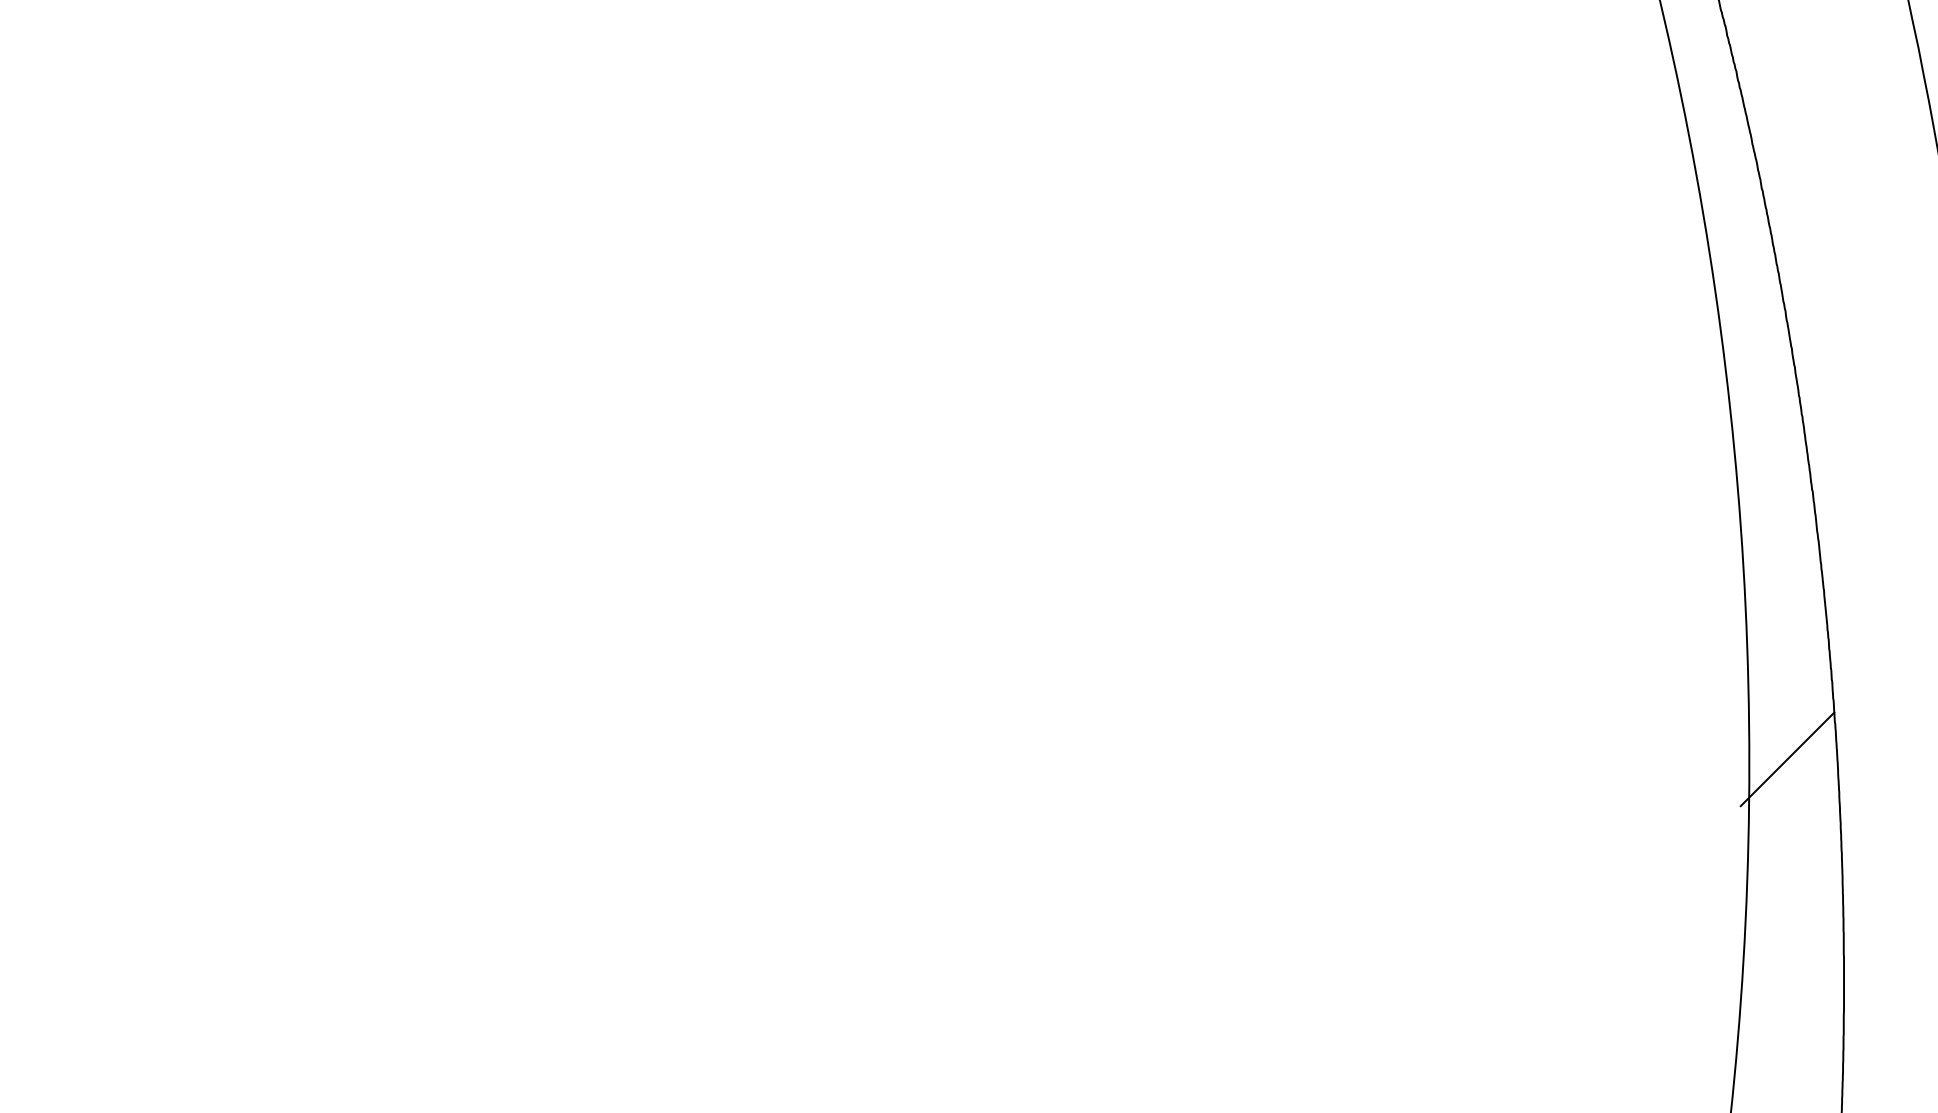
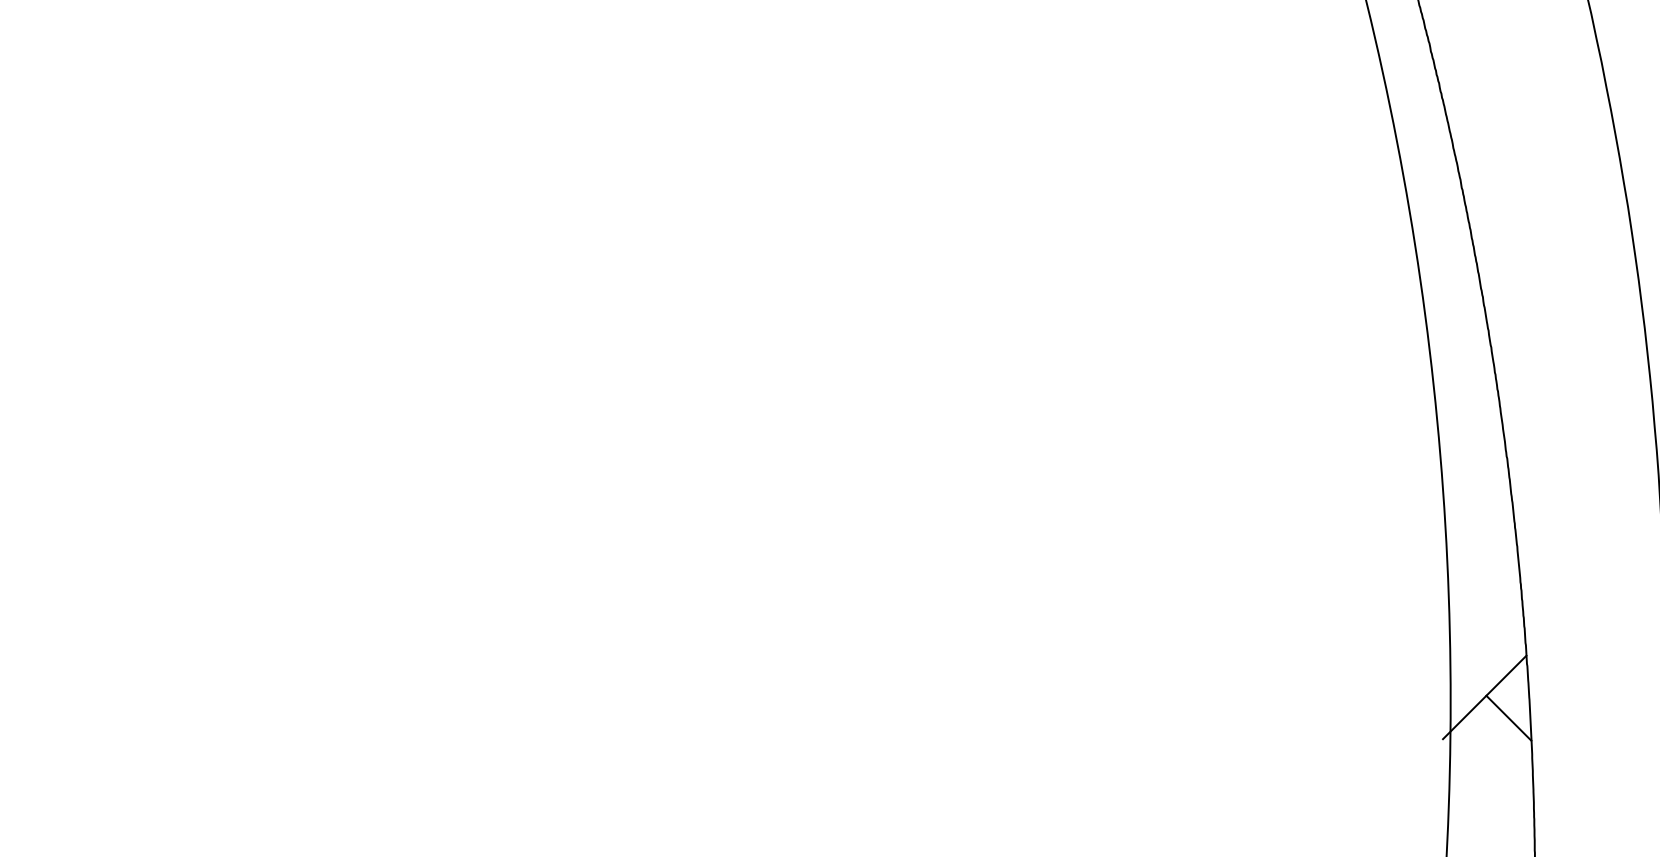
line: (1814, 782) -> (1508, 718), added

